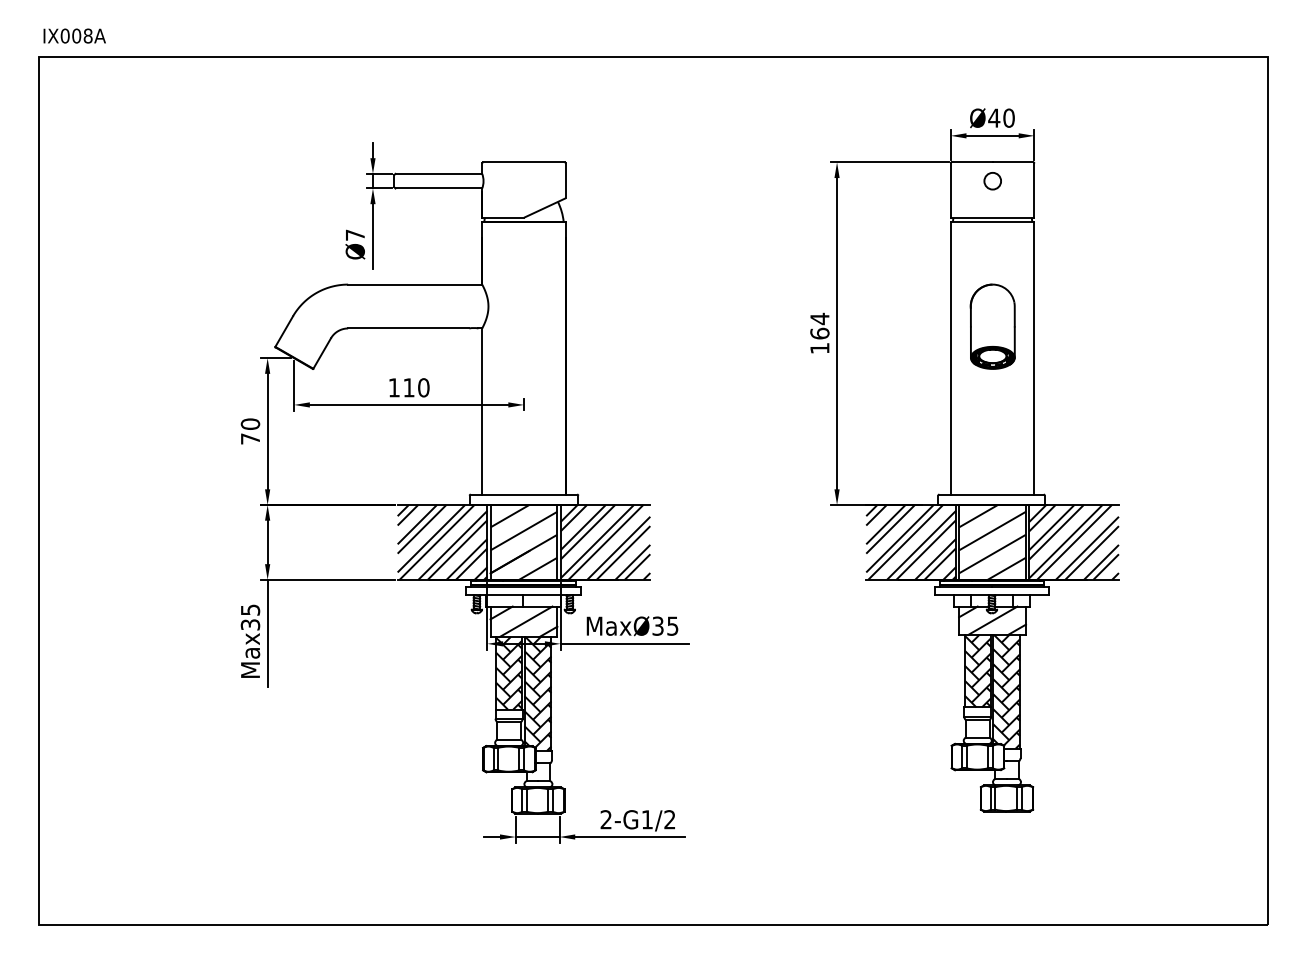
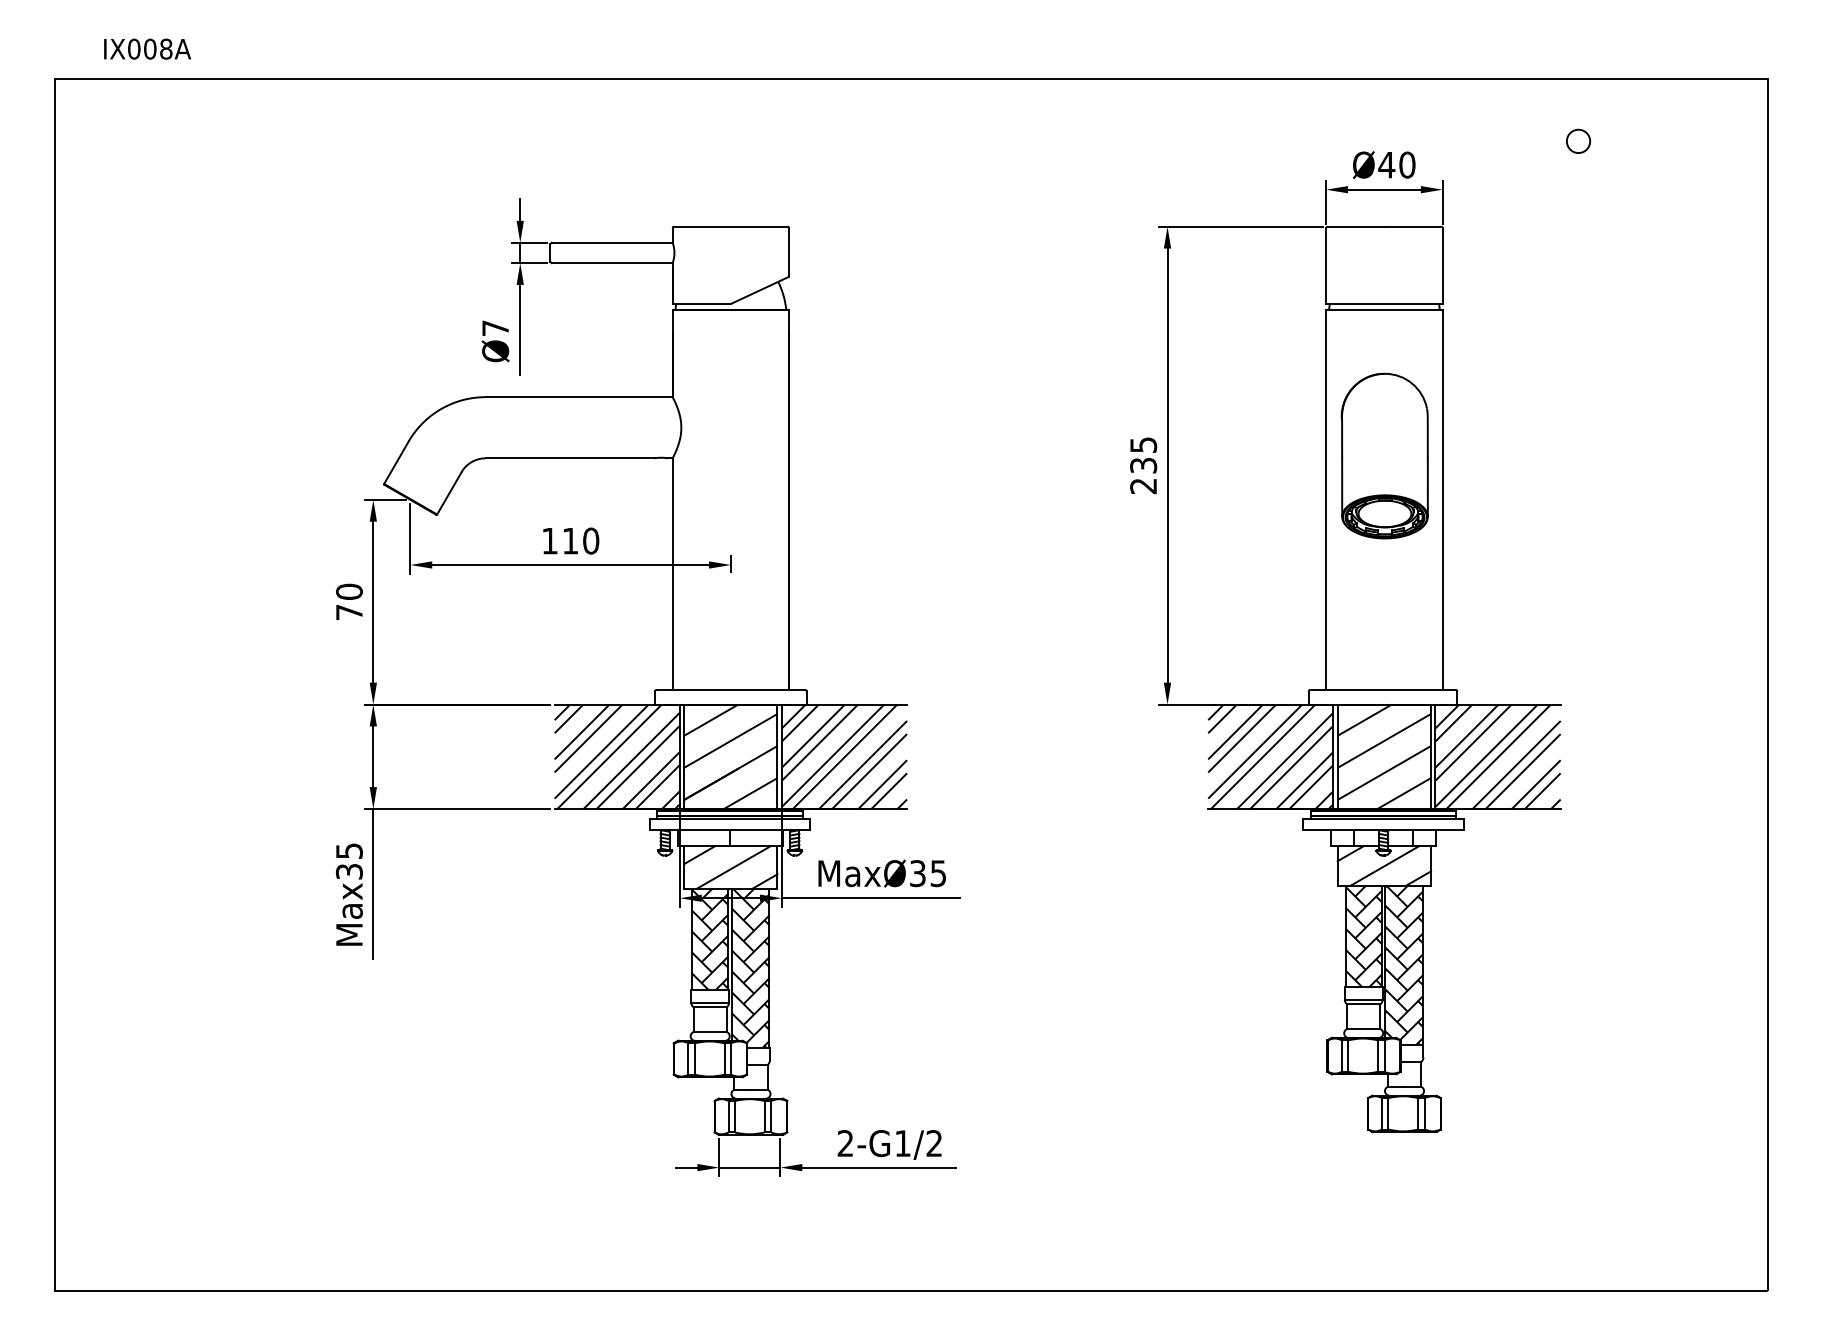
text: (74, 35) -> (147, 48), moved
circle: (992, 181) -> (1578, 141), moved
part: (992, 326) -> (1384, 455), size x1.4
text: (819, 333) -> (1143, 465), 164 -> 235

